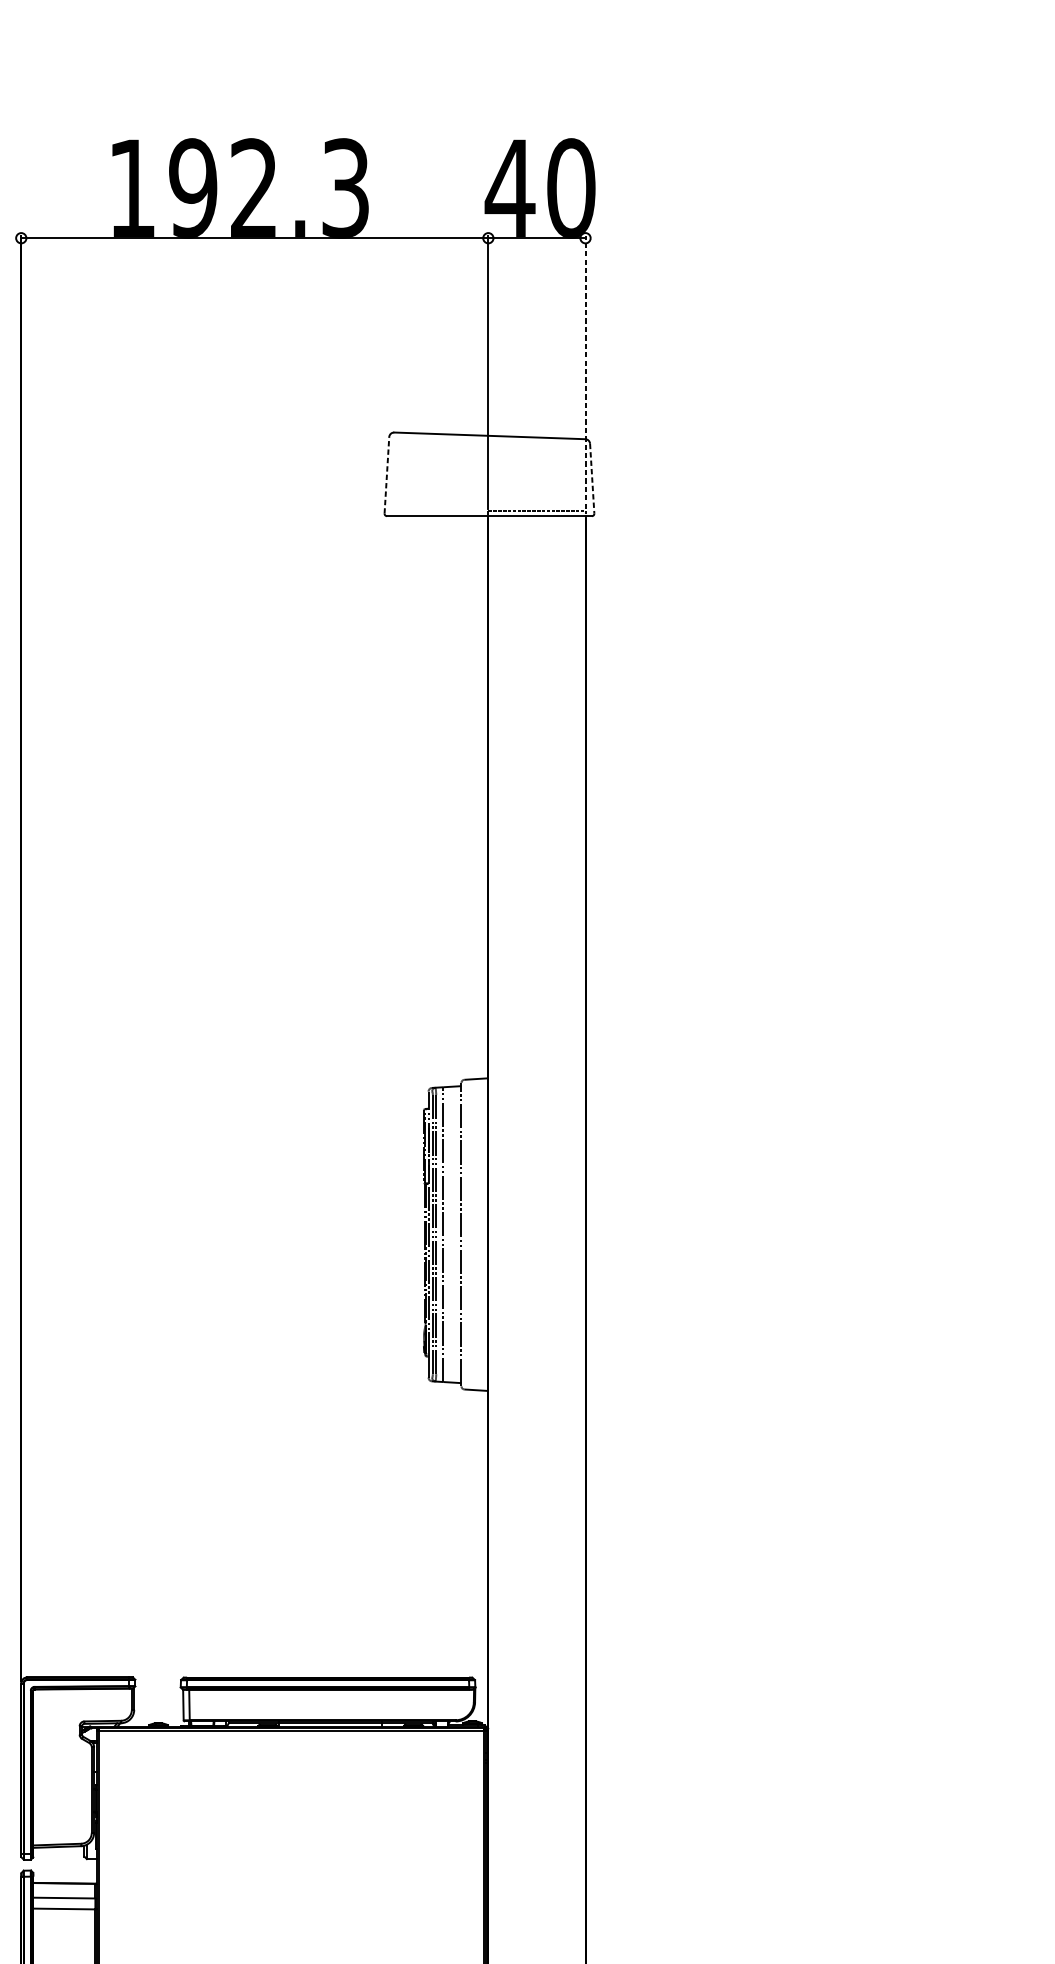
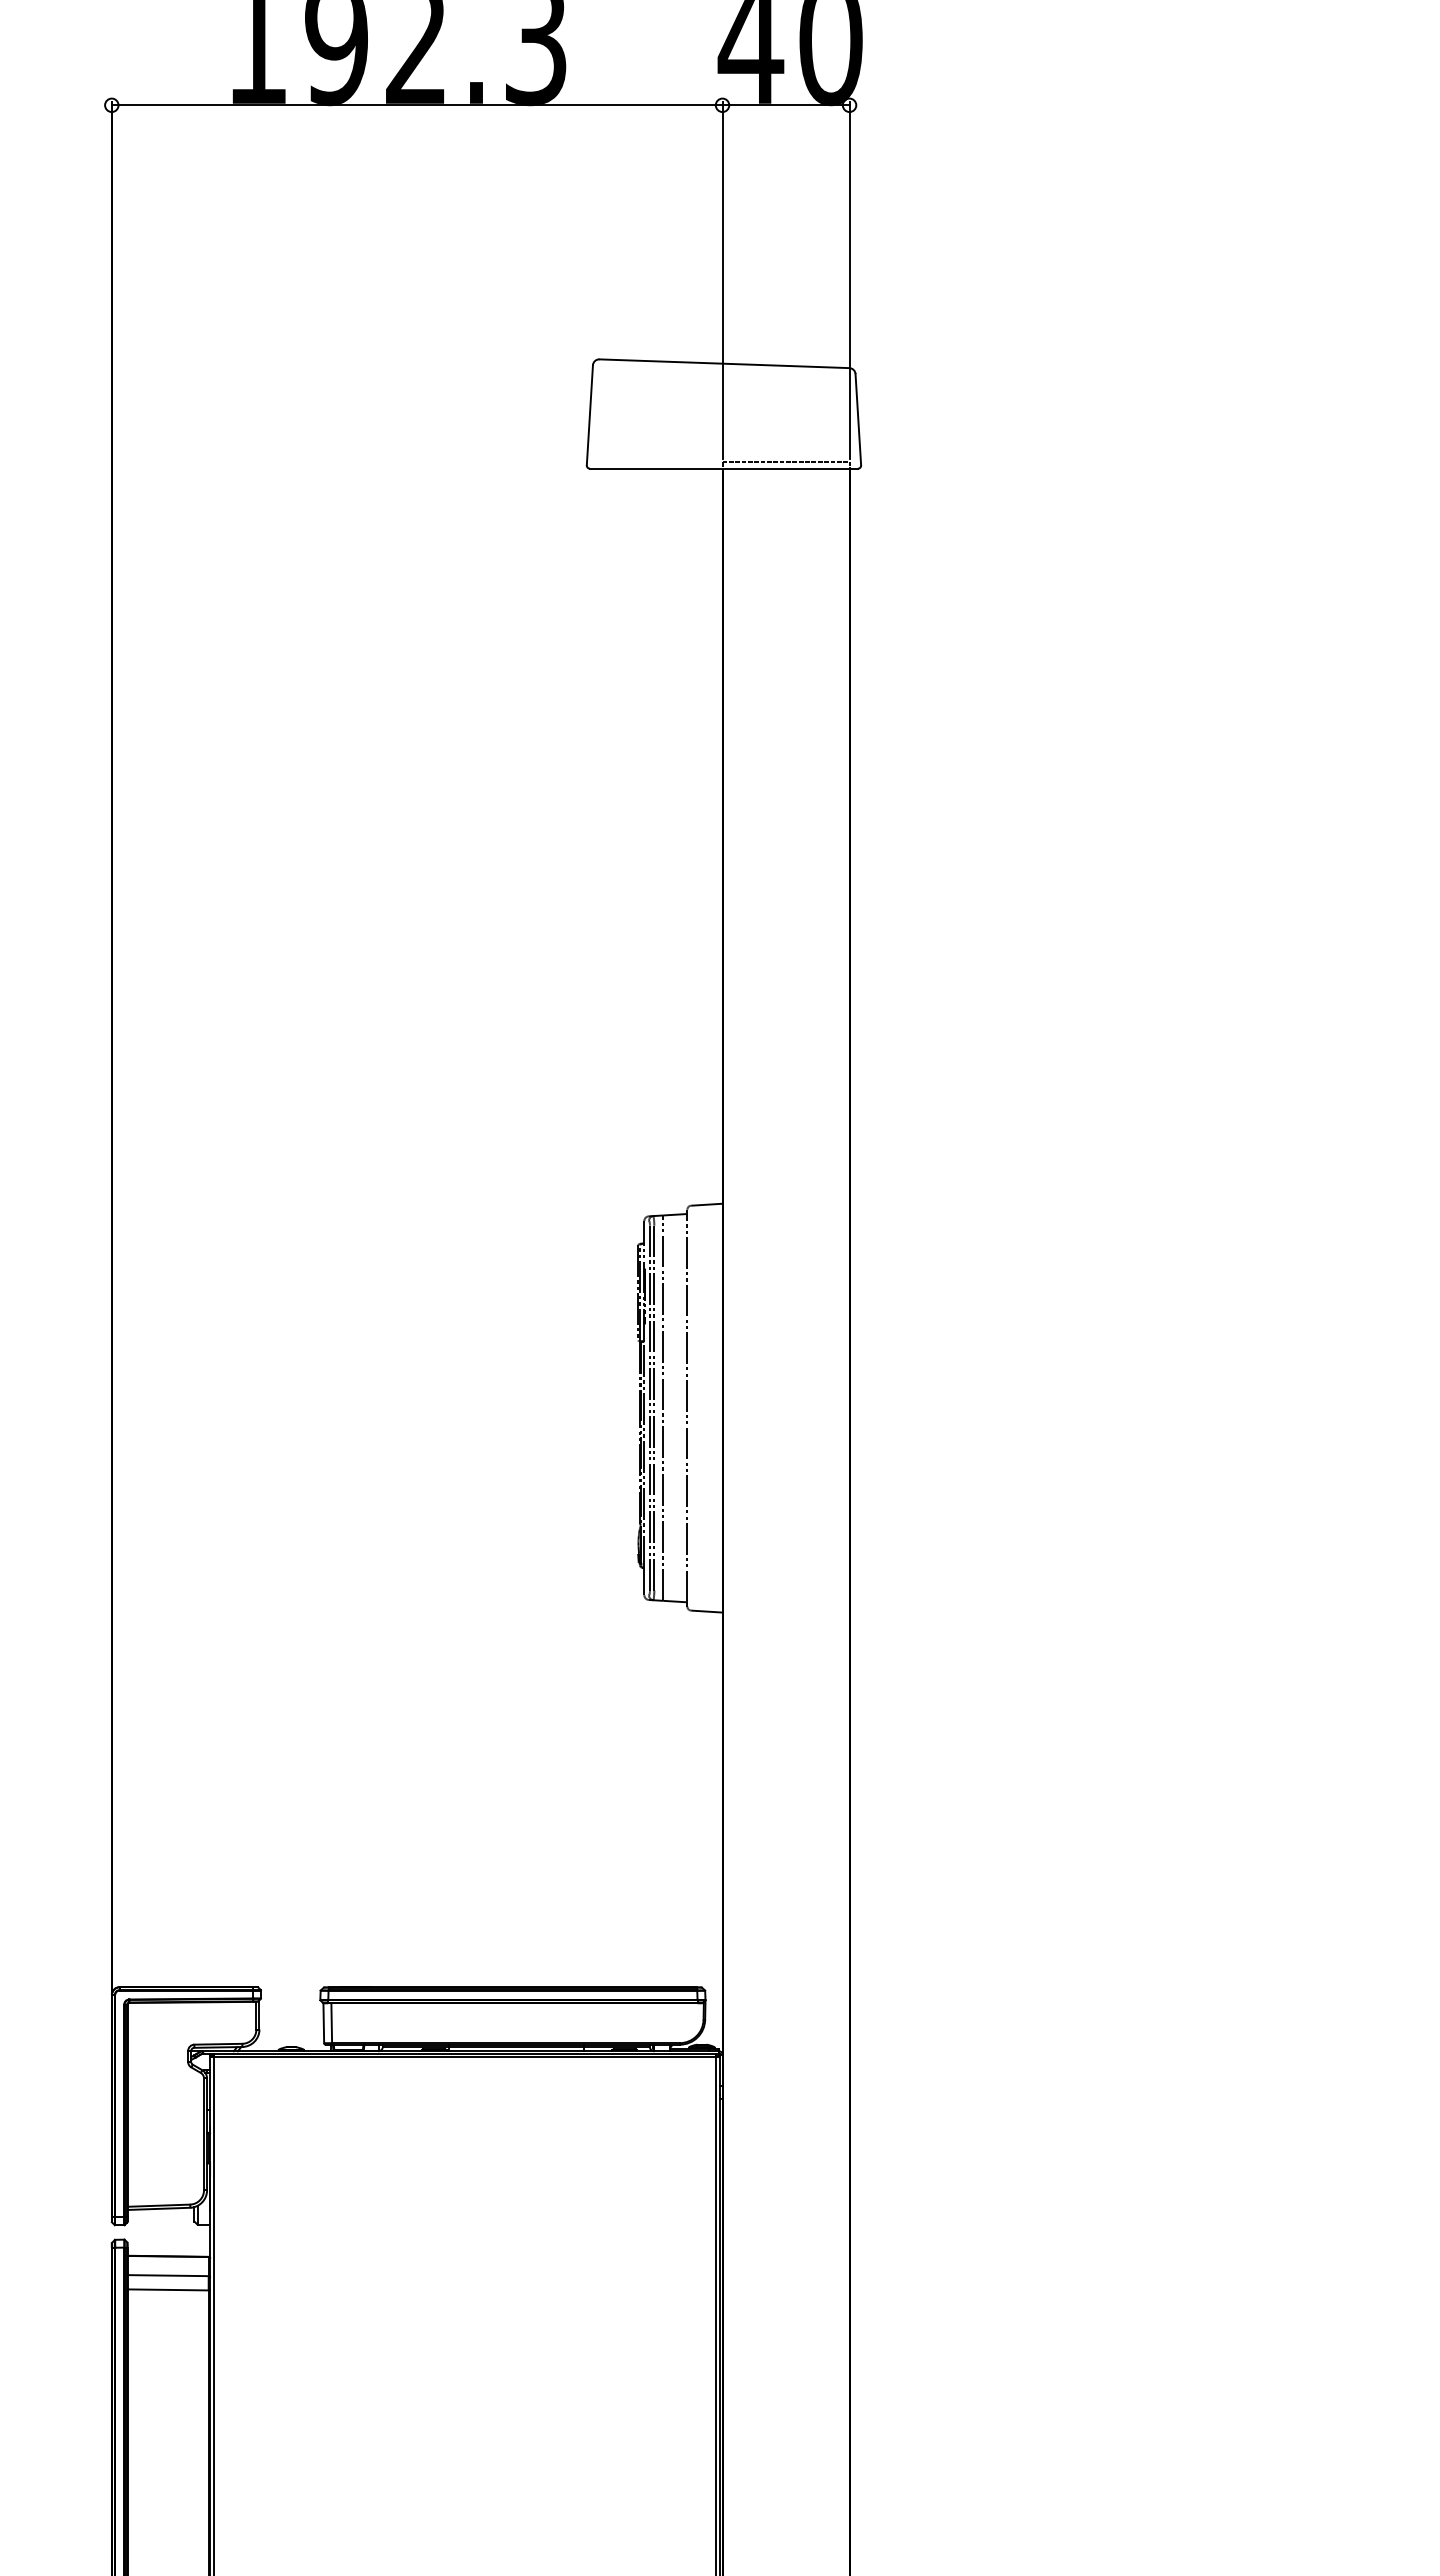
line: (585, 372) -> (849, 280), dashed -> solid
line: (386, 474) -> (589, 414), dashed -> solid
line: (592, 478) -> (858, 419), dashed -> solid

